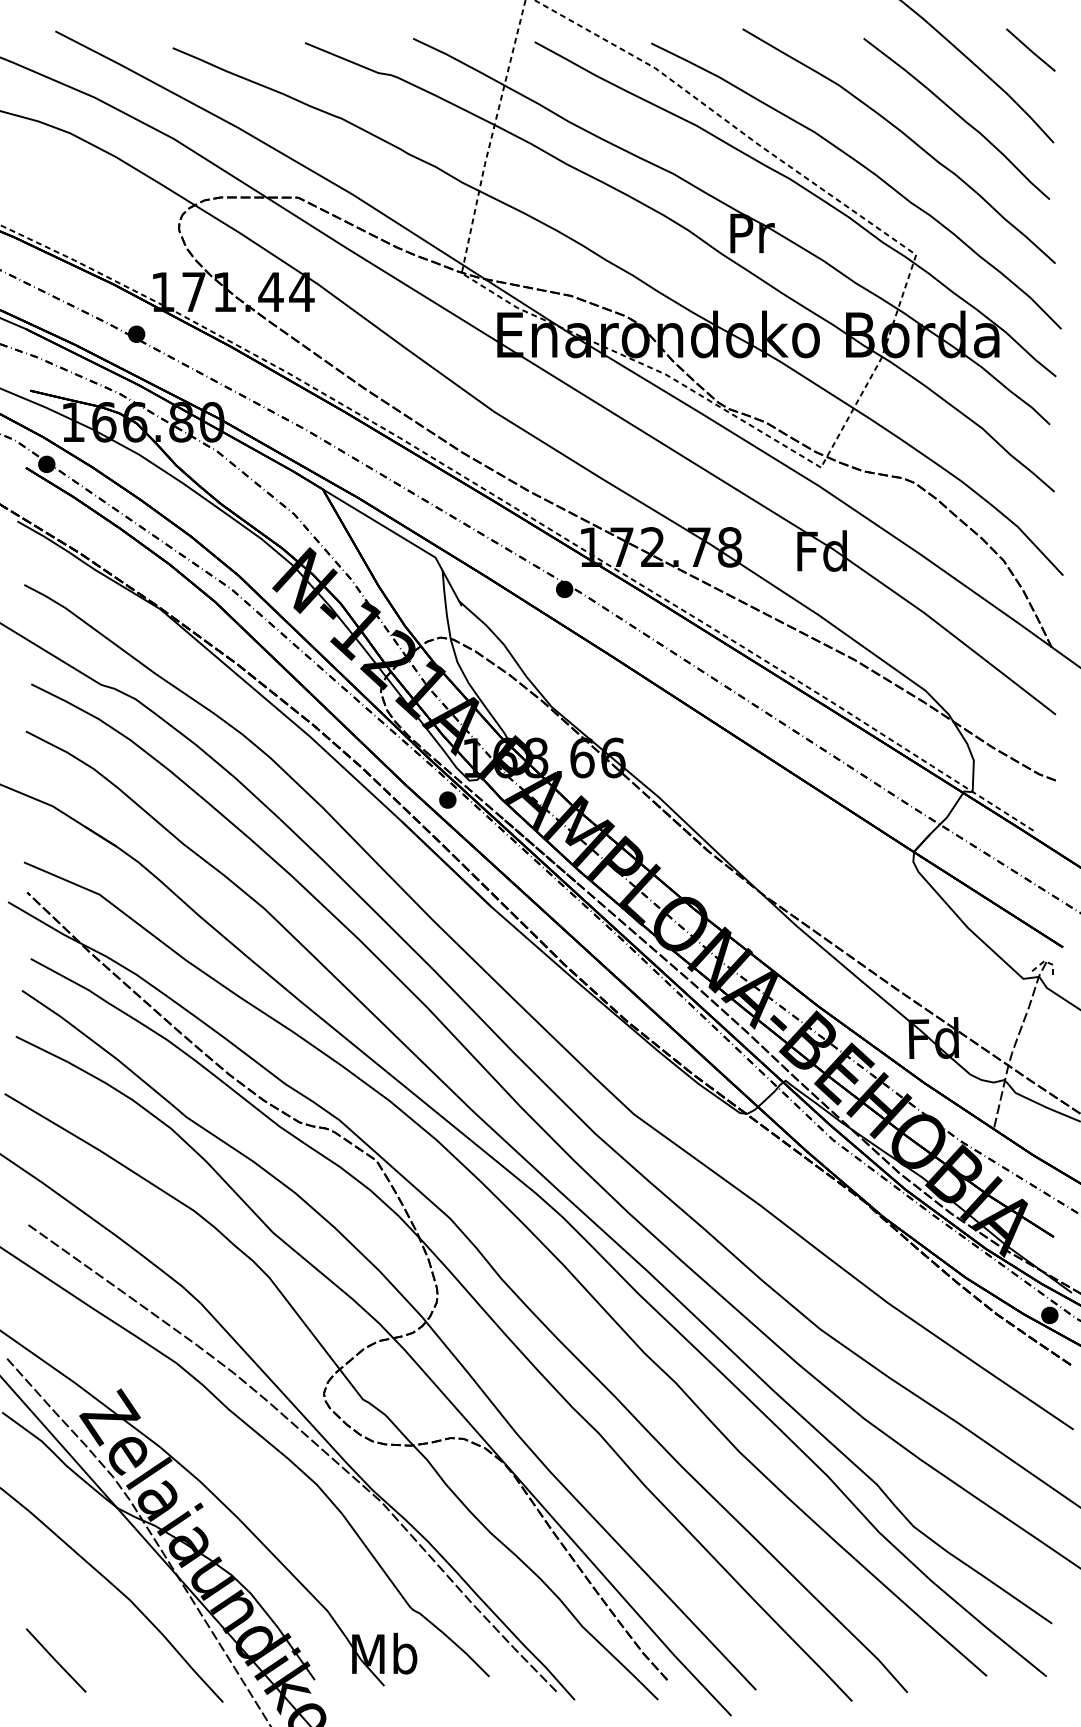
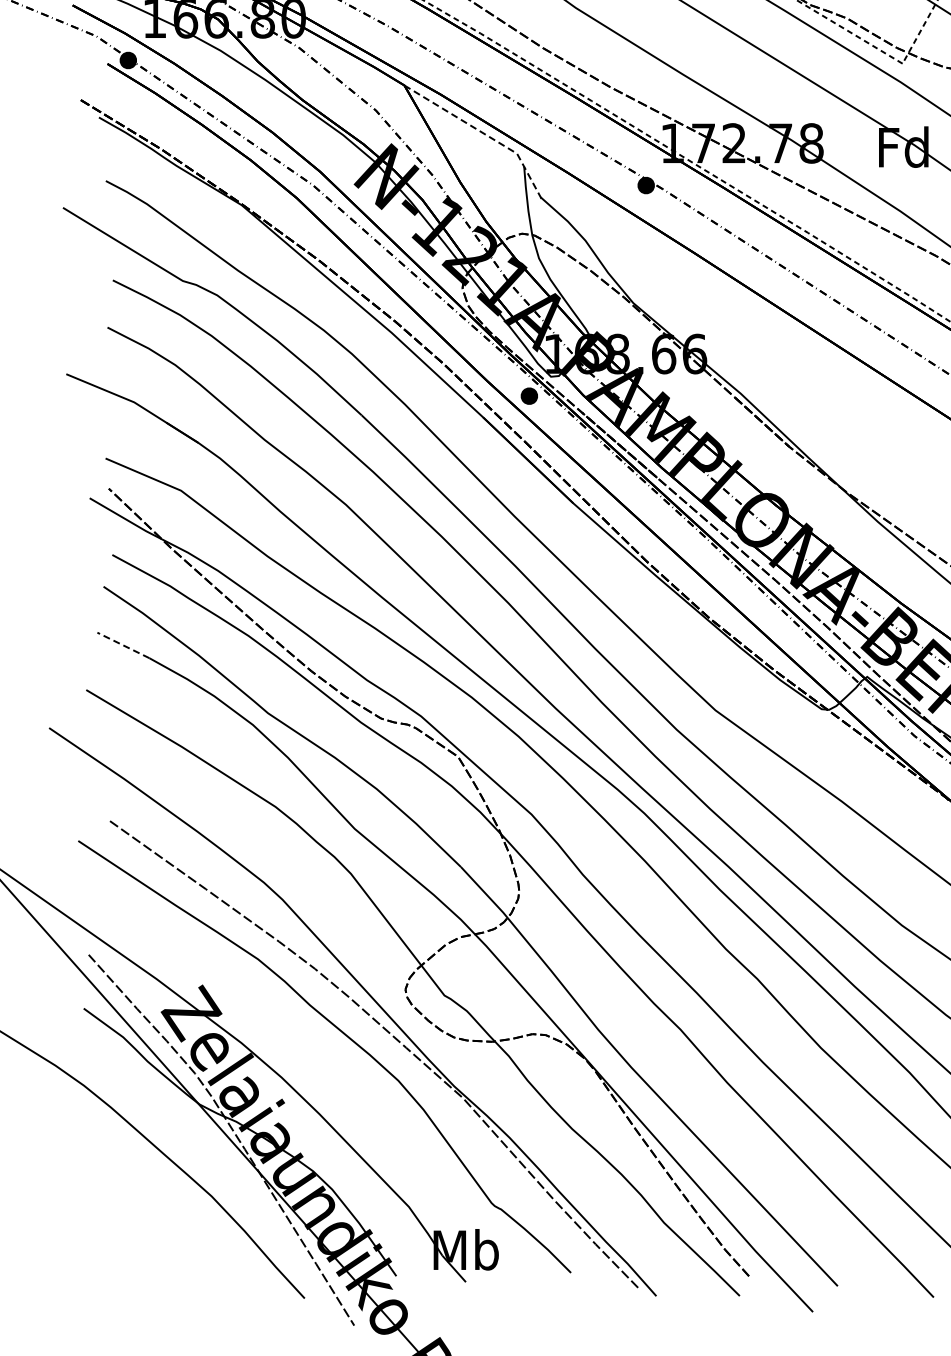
line: (403, 538) -> (485, 134), solid -> dashed
line: (41, 1049) -> (123, 645), solid -> dashed
line: (55, 1660) -> (137, 1256), removed

